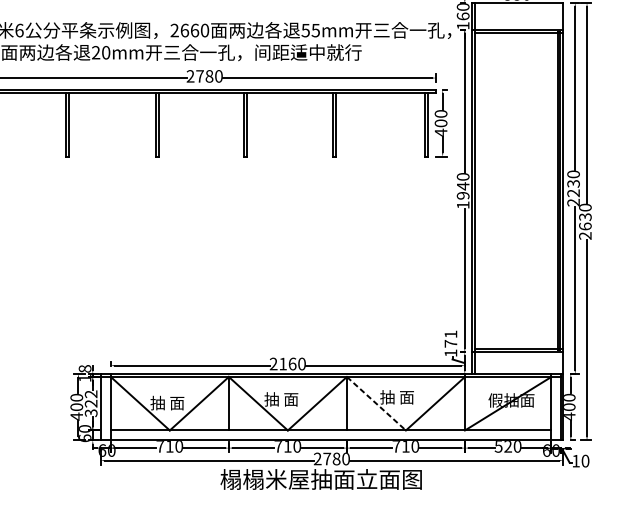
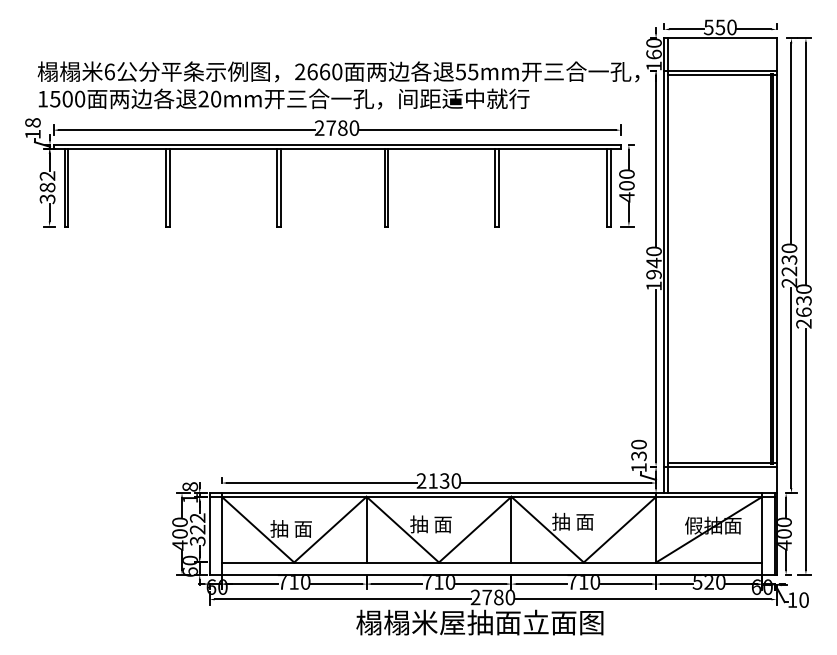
text: (450, 339) -> (638, 450), 171 -> 130
text: (292, 363) -> (444, 480), 2160 -> 2130
line: (376, 403) -> (547, 529), dashed -> solid

